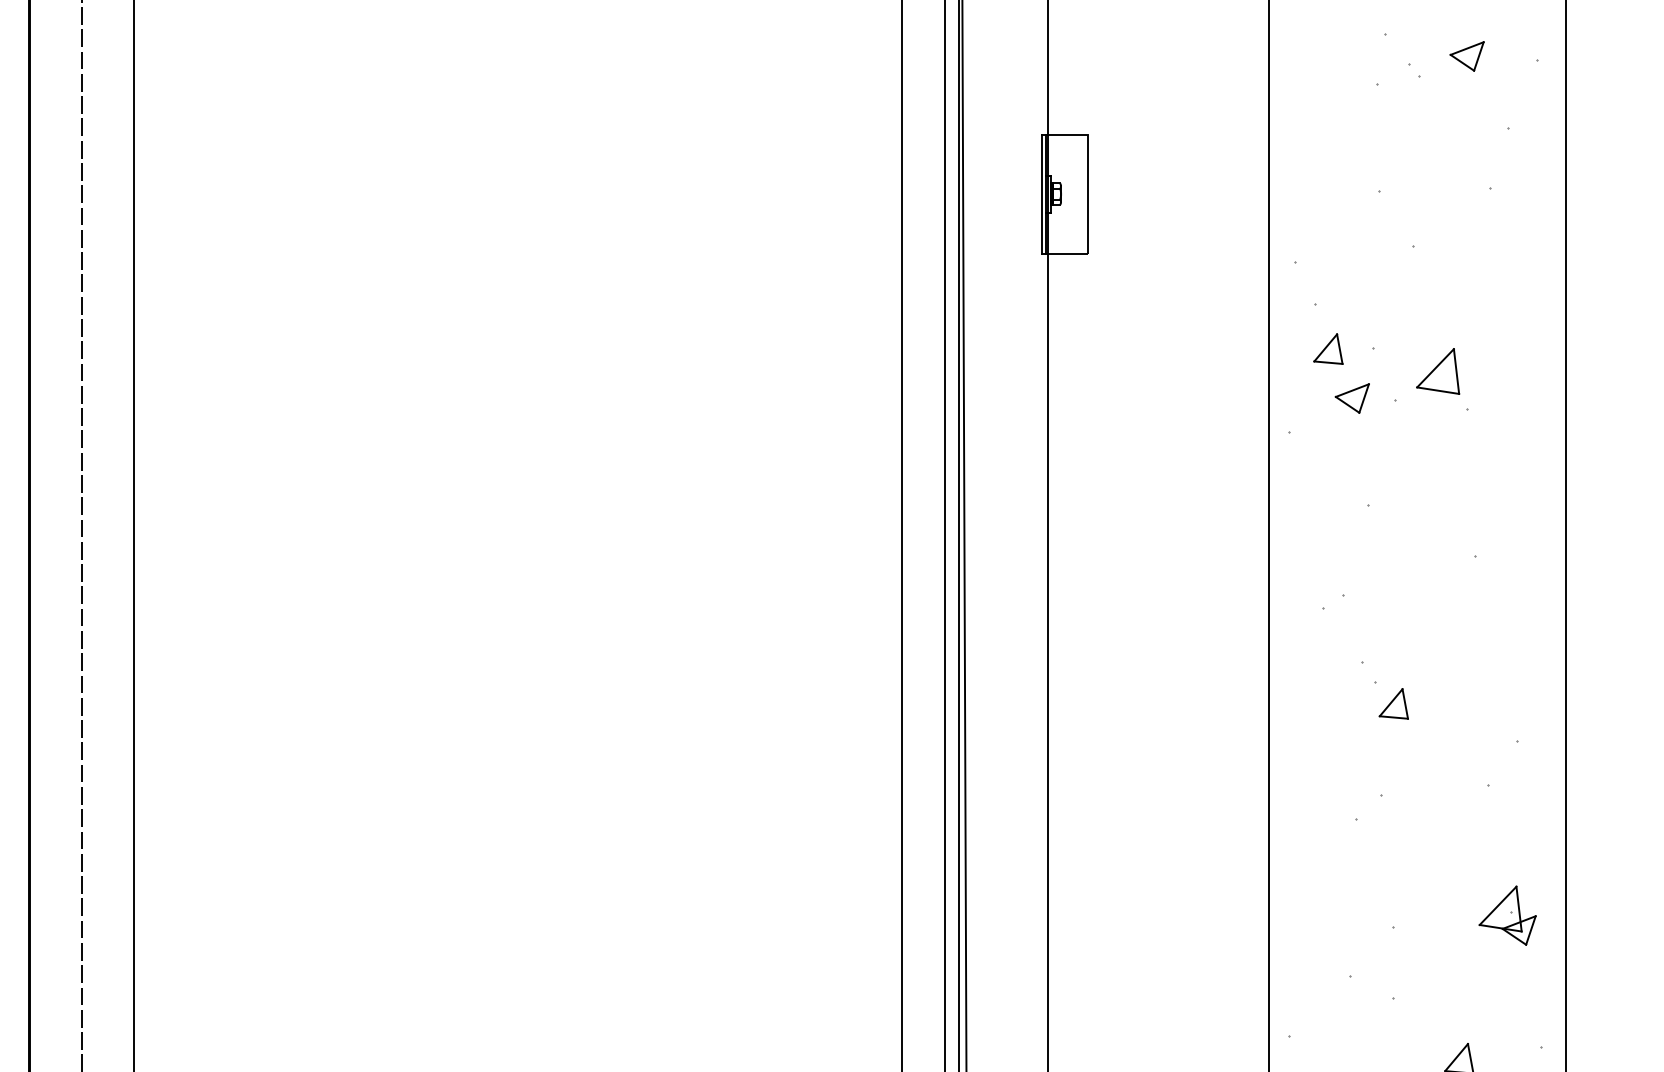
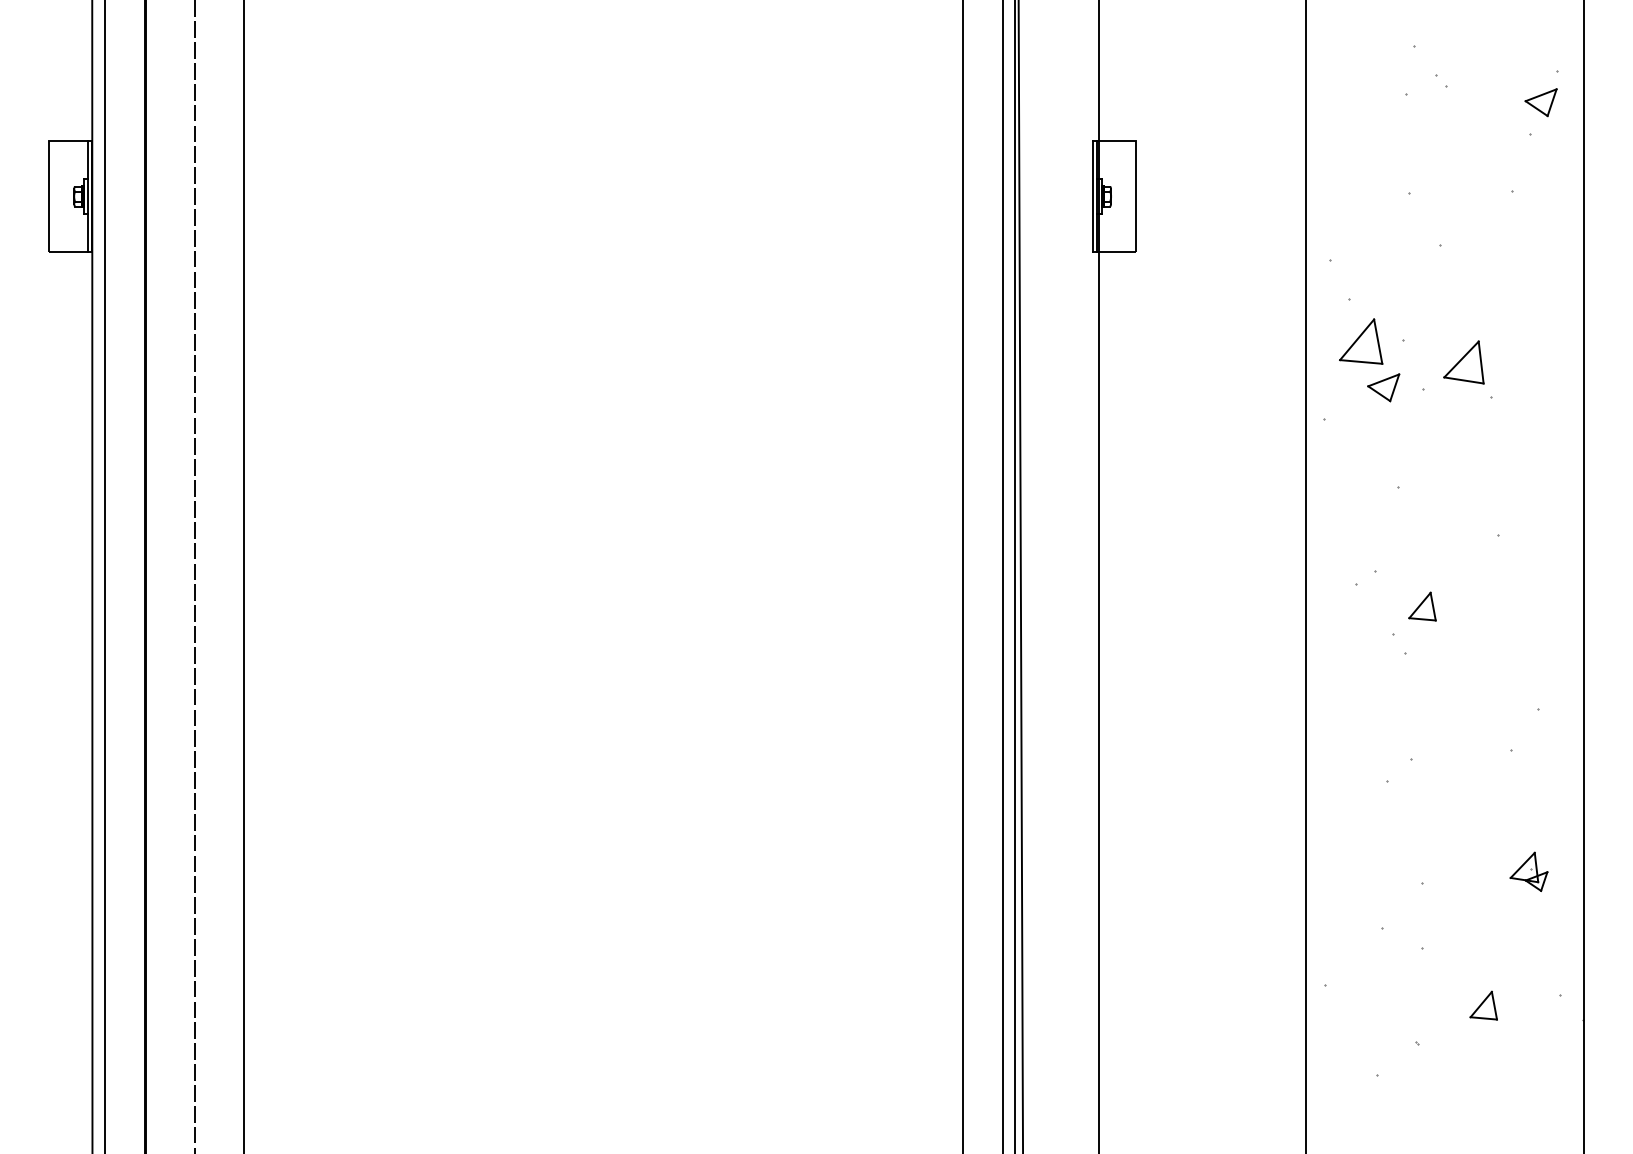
part: (1466, 56) -> (1540, 102), moved
part: (1328, 349) -> (1361, 341), size x1.6
part: (1393, 703) -> (1422, 606), moved
part: (1507, 915) -> (1528, 871), size x0.7

